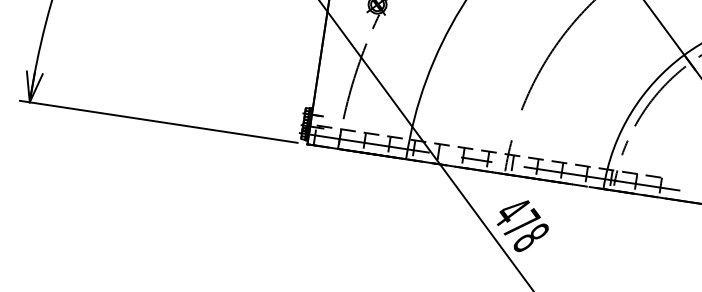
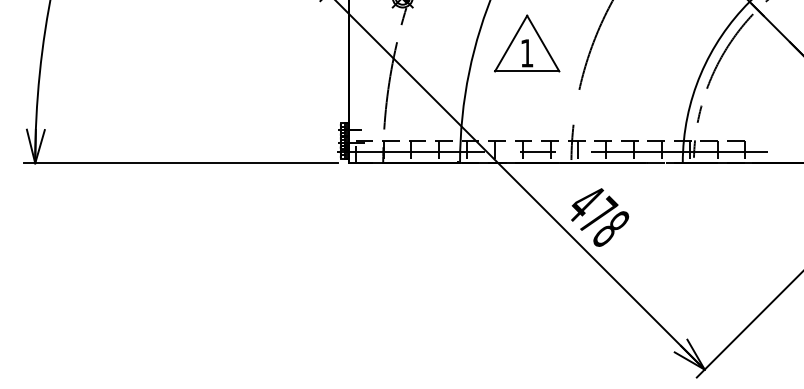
part: (481, 62) -> (527, 43), added

